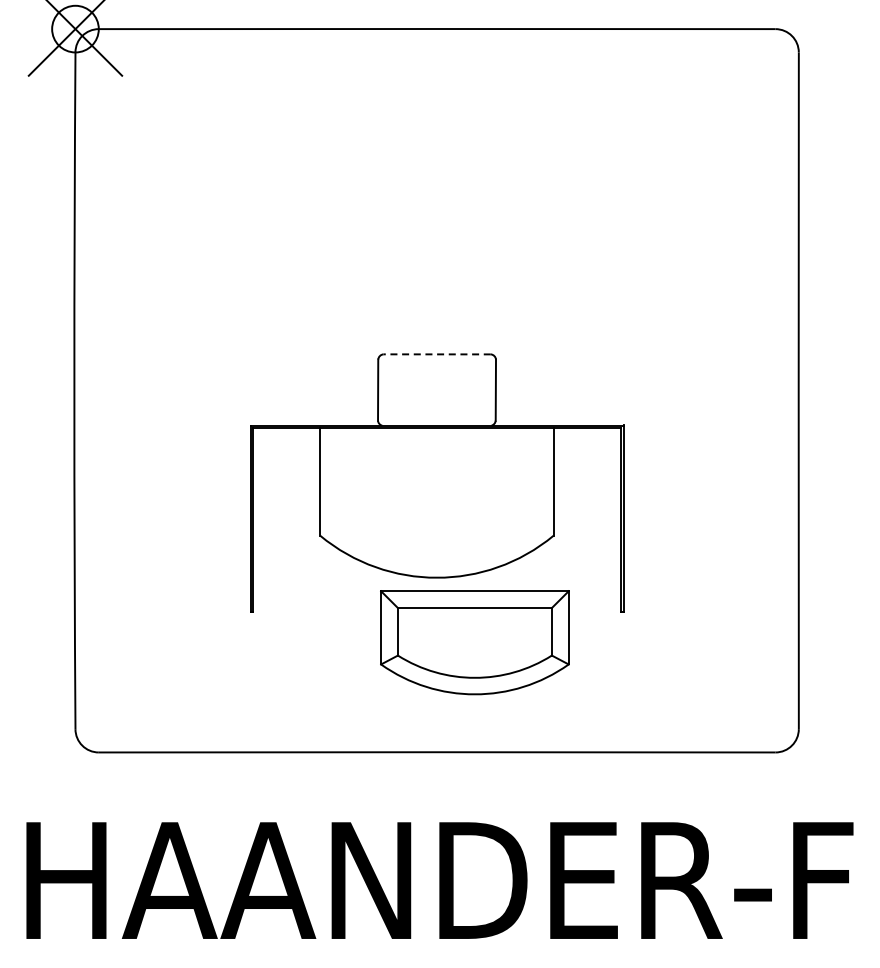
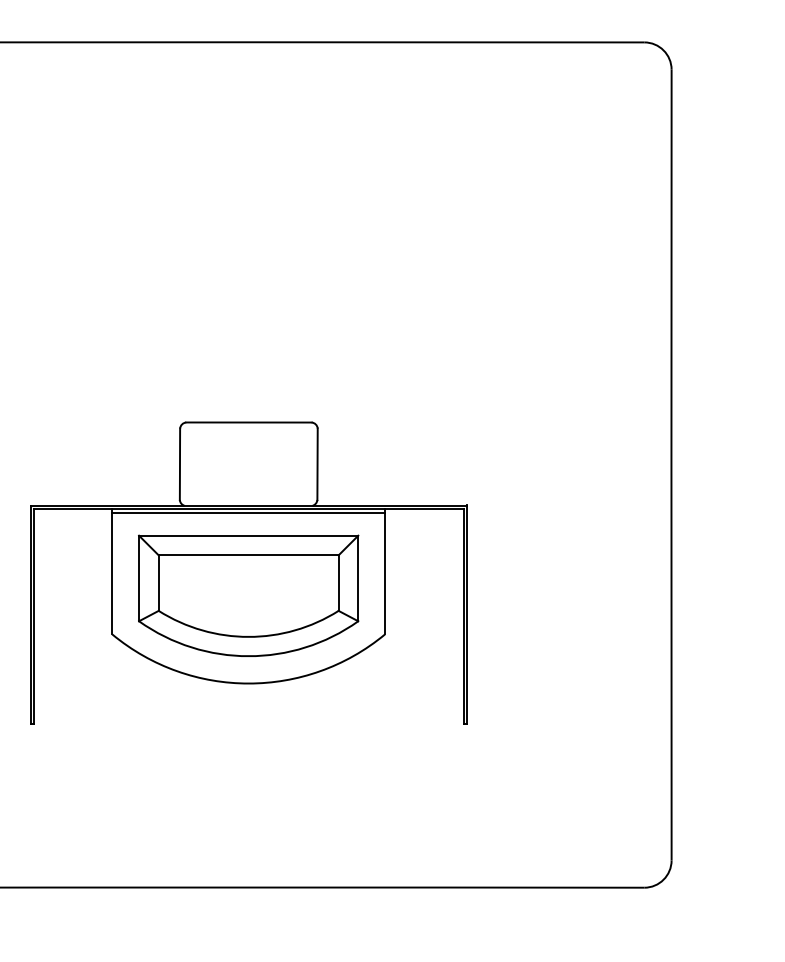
line: (437, 354) -> (249, 422), dashed -> solid
line: (436, 431) -> (248, 512), added
part: (474, 642) -> (248, 595), moved

